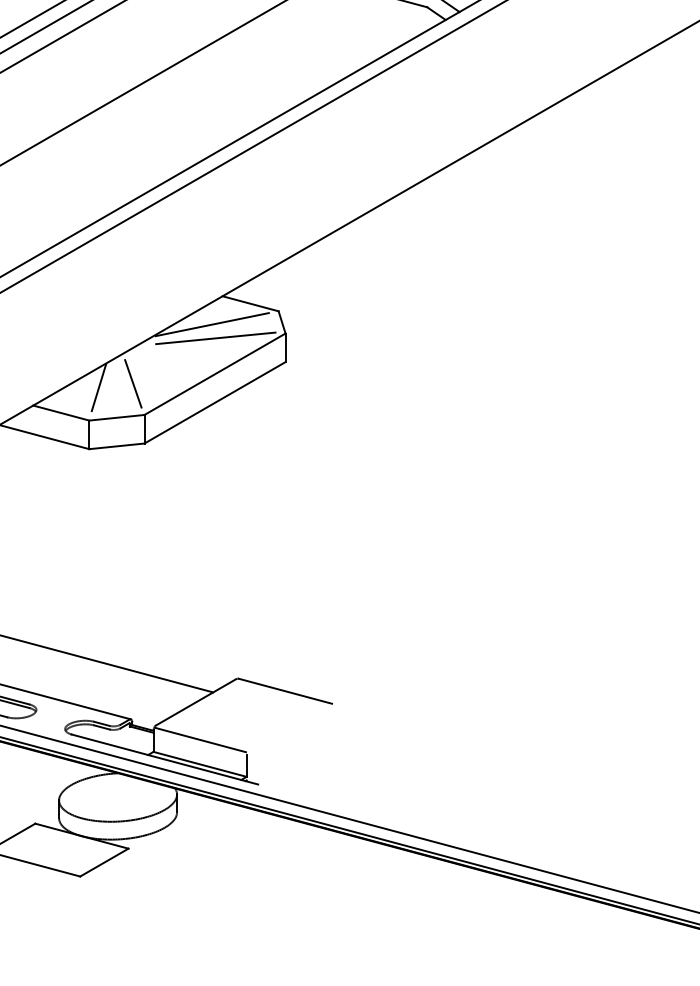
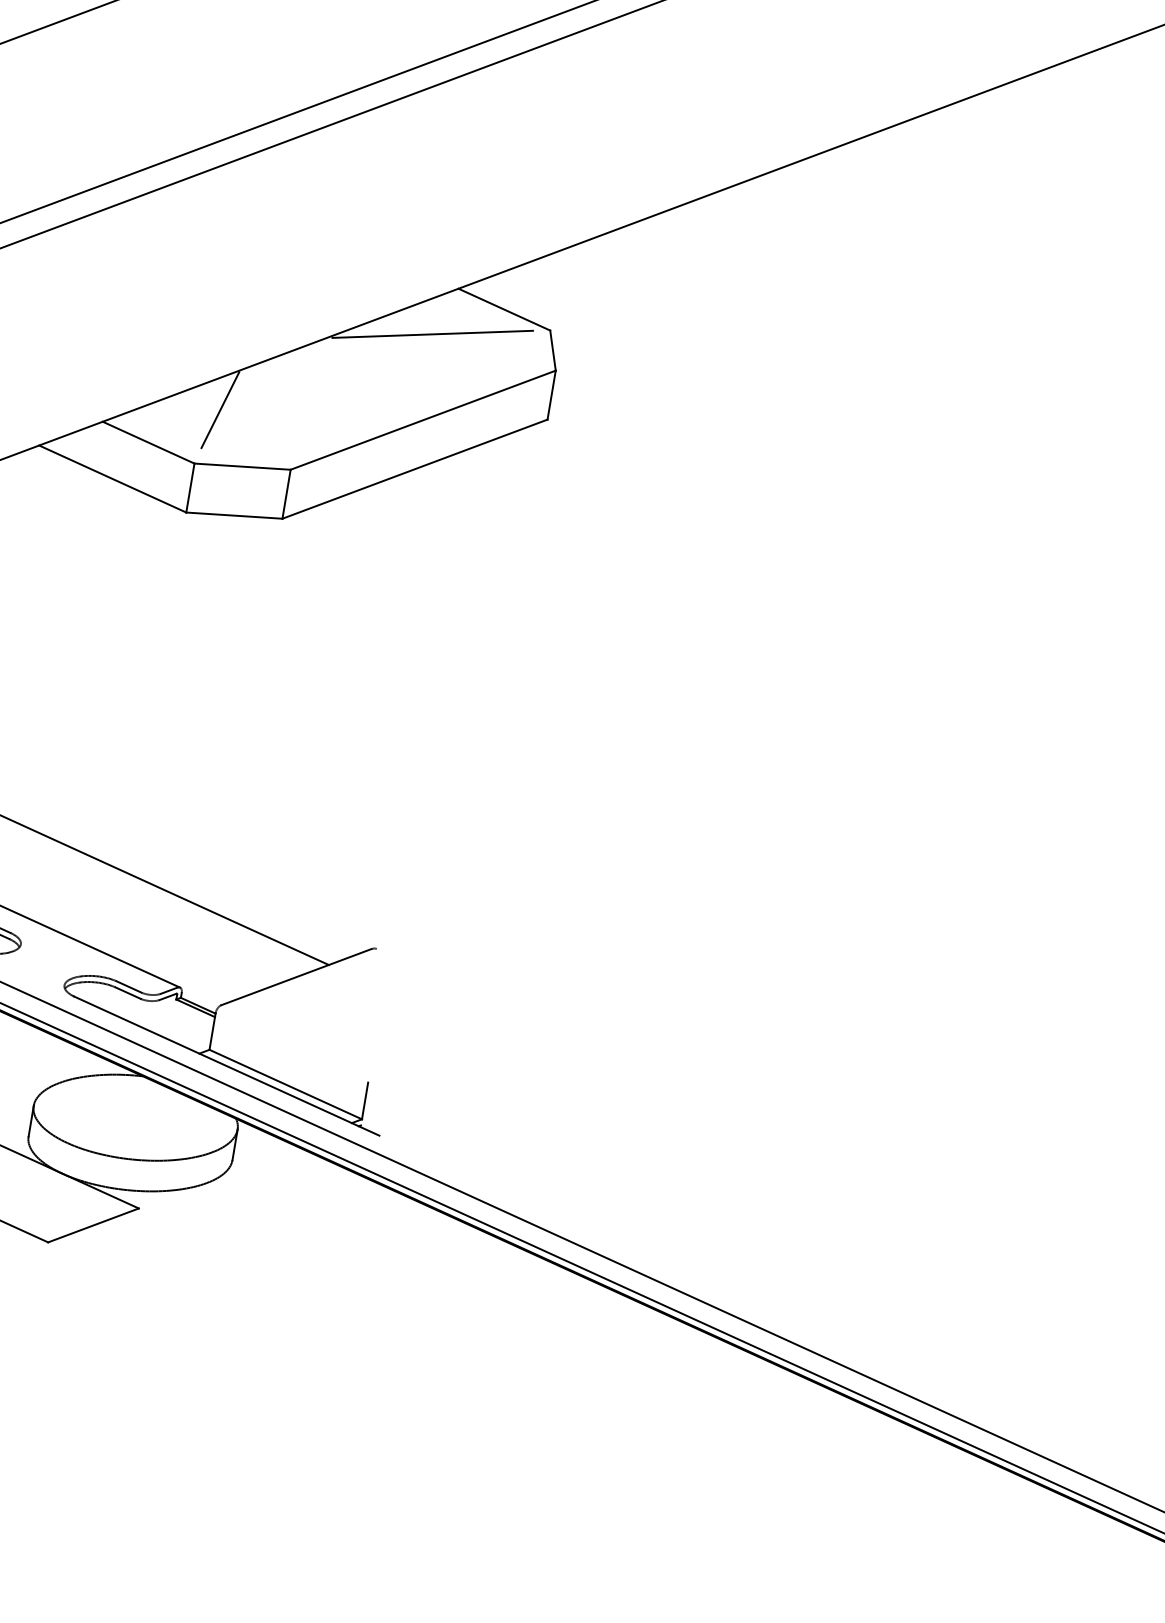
line: (215, 338) -> (434, 359), removed
line: (133, 383) -> (280, 412), removed
line: (285, 690) -> (453, 982), removed
line: (200, 739) -> (293, 1042), removed

